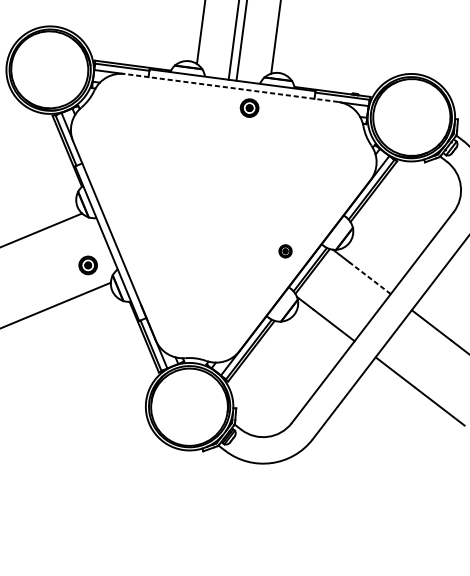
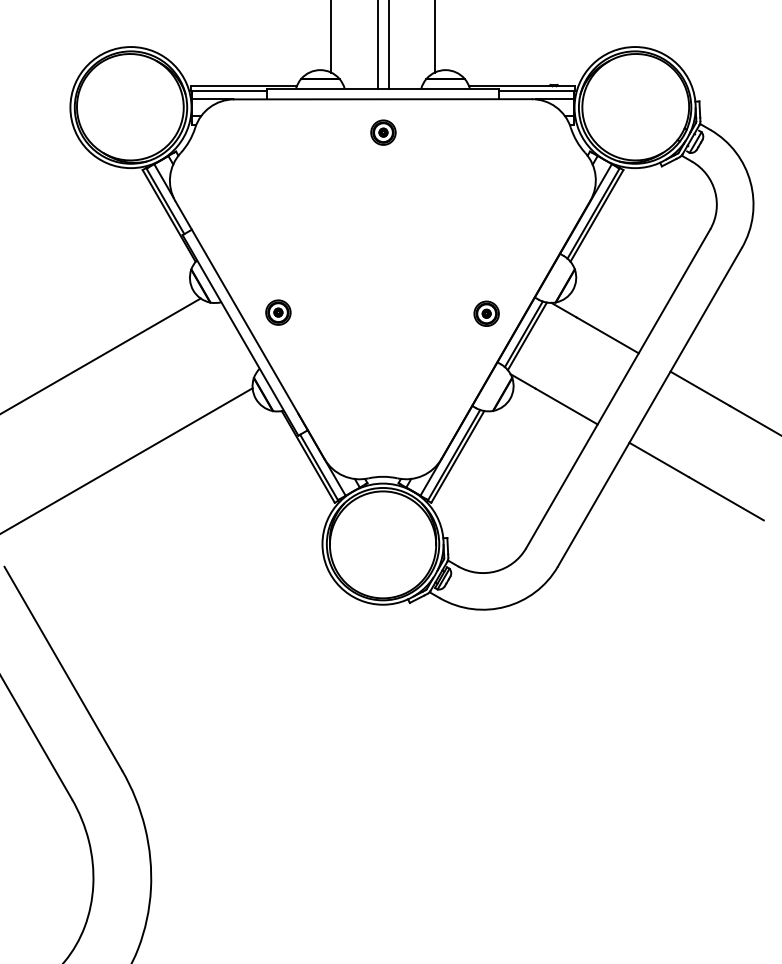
line: (231, 88) -> (382, 99), dashed -> solid
part: (249, 108) -> (383, 132), moved
part: (285, 251) -> (486, 313), size x1.43
part: (88, 265) -> (278, 312), moved
line: (370, 278) -> (607, 335), dashed -> solid

